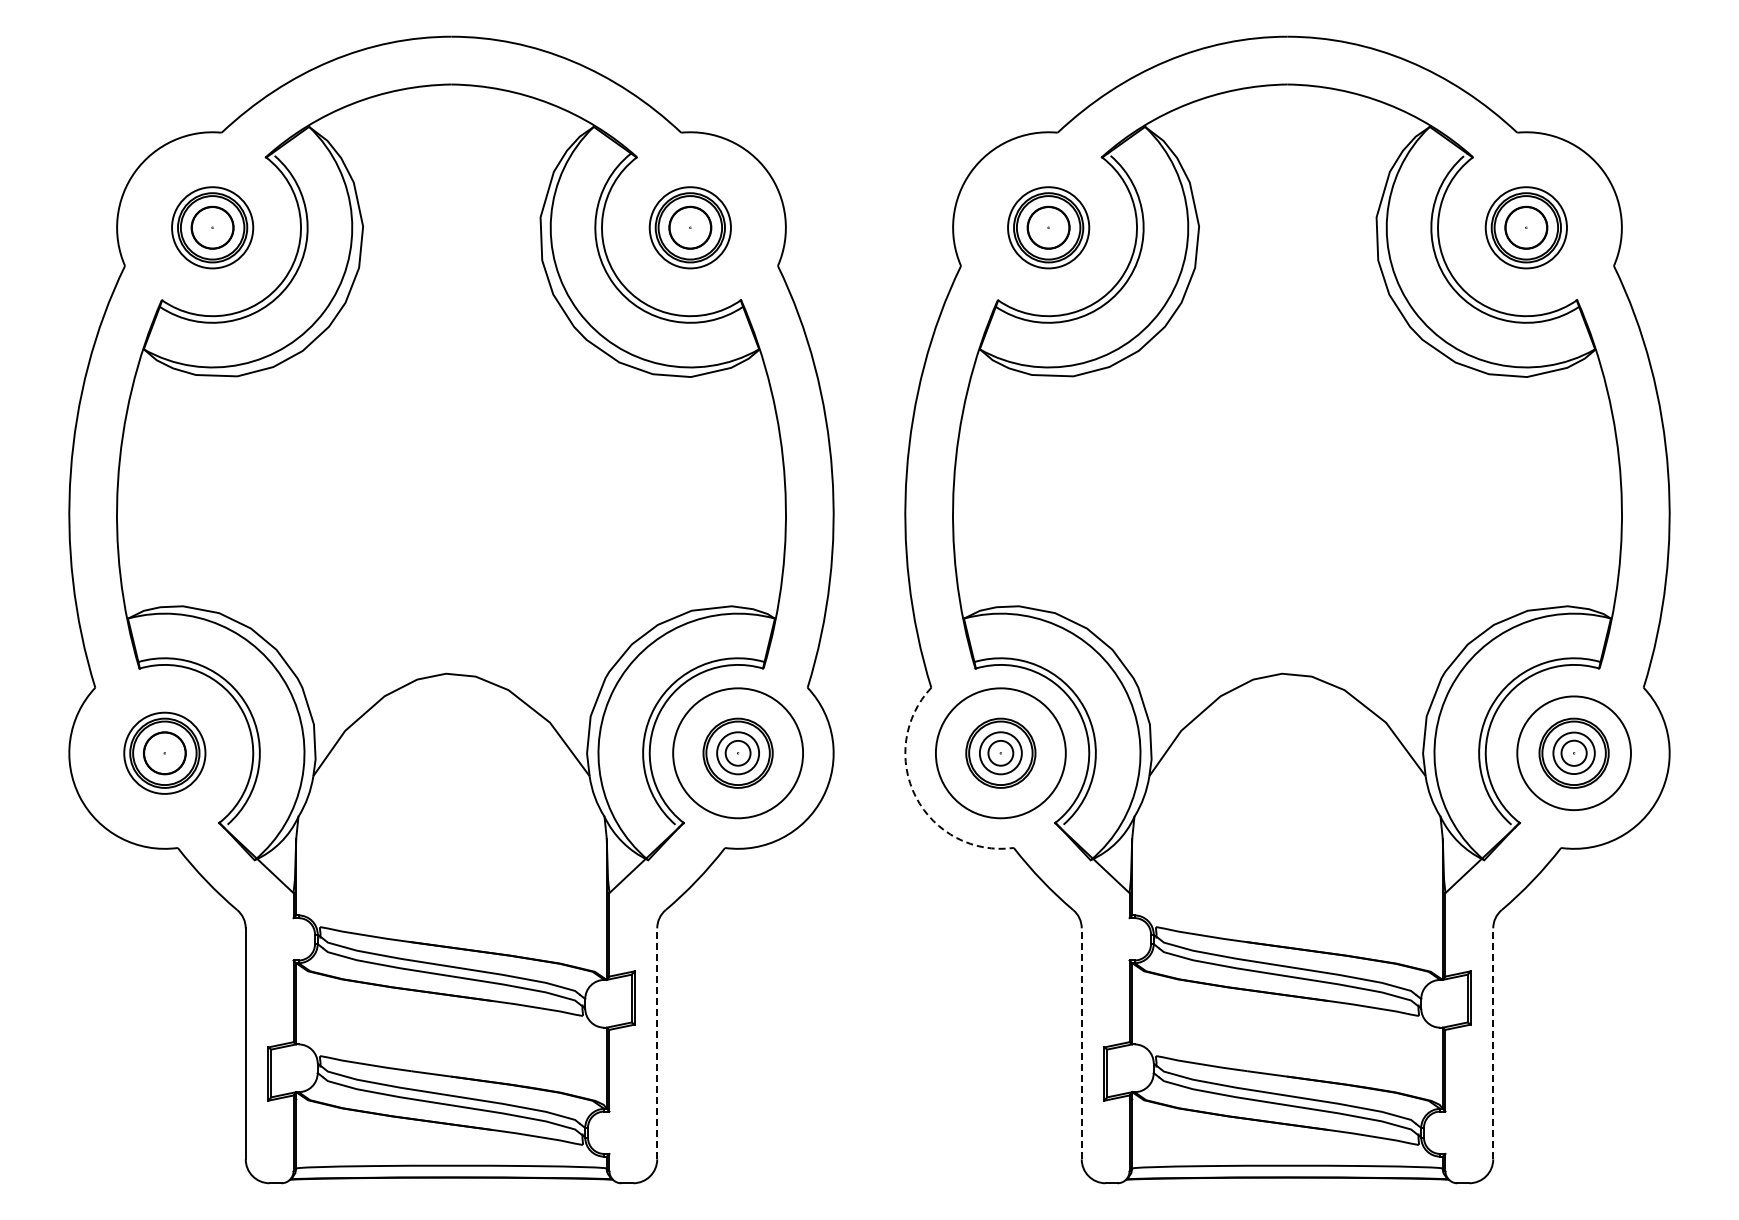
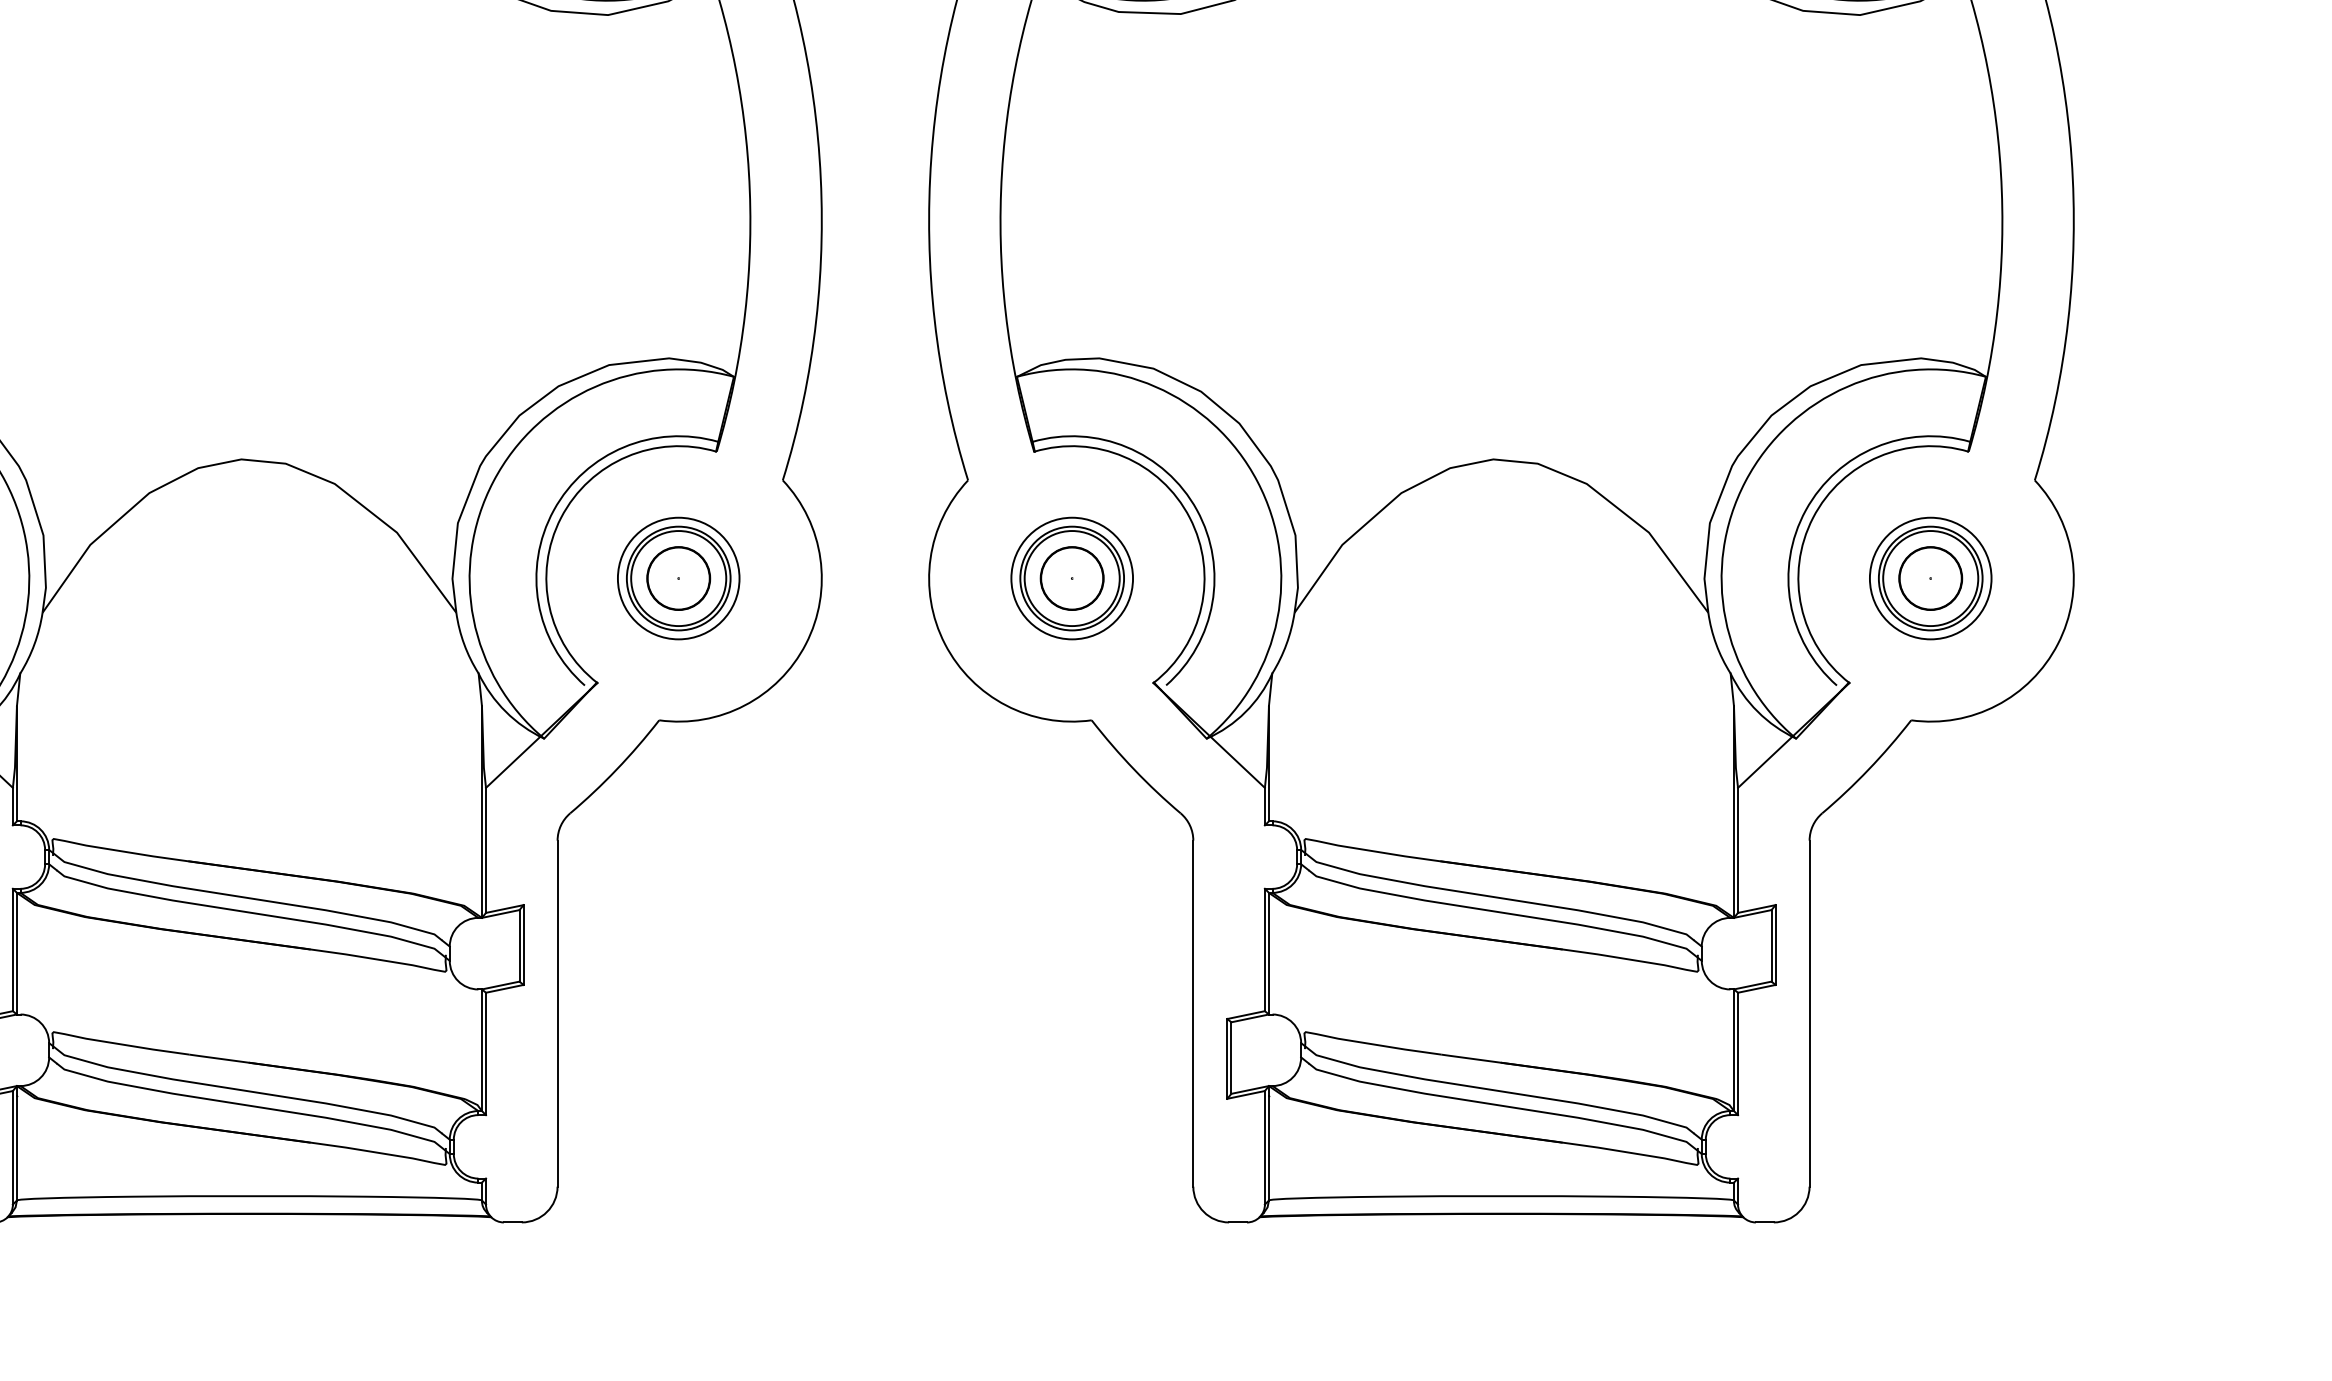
circle: (737, 752) -> (677, 577), size x0.62
circle: (1000, 752) -> (1071, 577), size x0.62
circle: (1573, 752) -> (1929, 577), size x0.71
circle: (737, 753) -> (677, 578), size x1.67
circle: (1000, 753) -> (1071, 578), size x1.67
circle: (1574, 753) -> (1931, 578), size x1.67
arc: (915, 797) -> (944, 644), dashed -> solid
line: (657, 1043) -> (557, 1013), dashed -> solid
line: (1081, 1043) -> (1192, 1013), dashed -> solid
line: (1493, 1043) -> (1809, 1013), dashed -> solid

